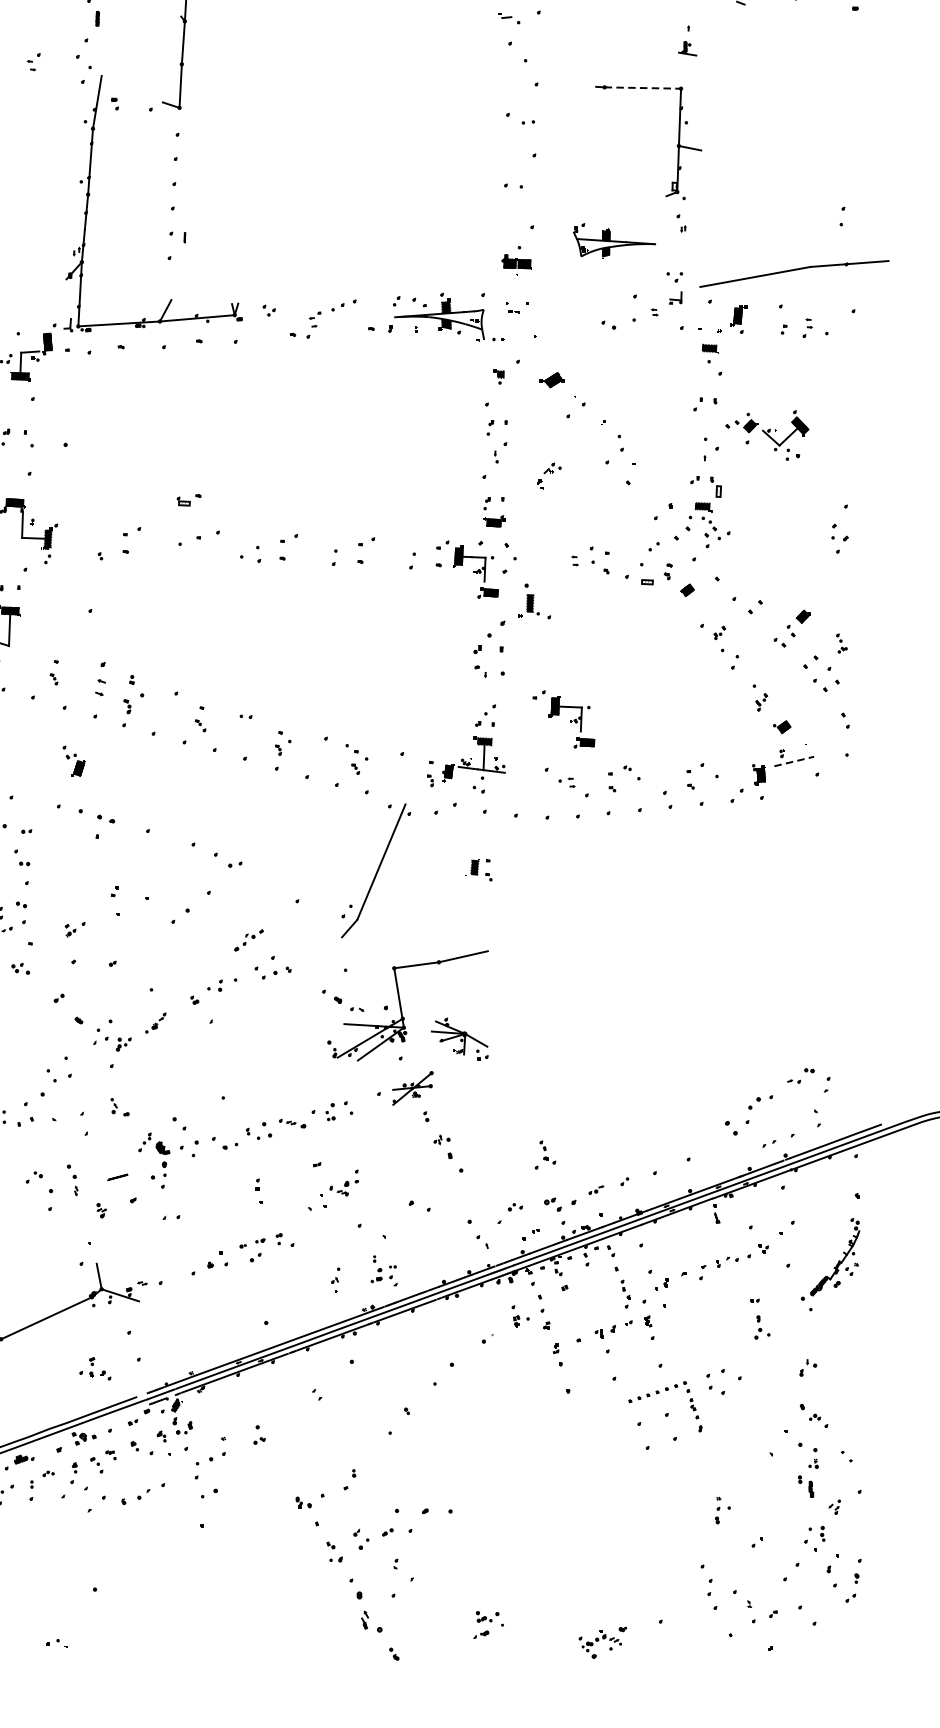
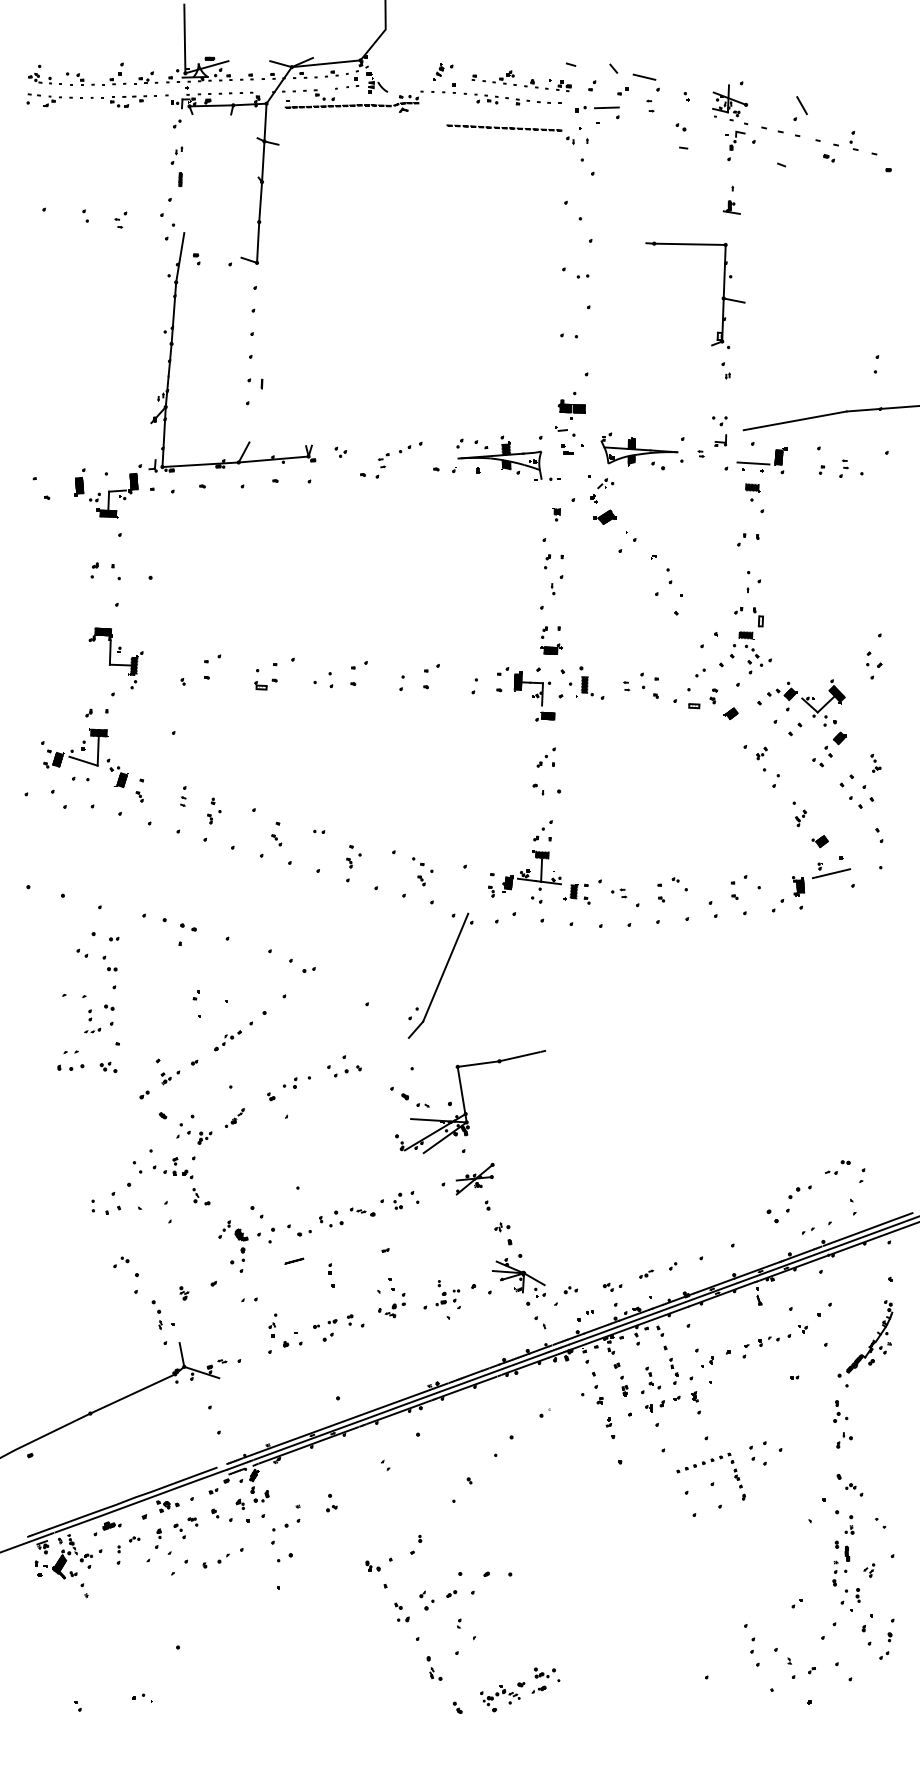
part: (509, 18) -> (565, 431), moved
line: (642, 88) -> (689, 244), dashed -> solid
part: (614, 241) -> (639, 449), moved
line: (710, 322) -> (753, 463), added
part: (767, 434) -> (806, 702), moved
part: (549, 475) -> (602, 490), moved
part: (188, 500) -> (265, 684), moved
part: (536, 600) -> (590, 682), moved
part: (488, 637) -> (545, 757), size x0.62
part: (100, 678) -> (183, 796), size x0.62
part: (134, 693) -> (214, 810), size x0.71
part: (570, 720) -> (622, 835), removed
part: (74, 760) -> (117, 772), moved
line: (794, 761) -> (831, 873), dashed -> solid
part: (477, 869) -> (576, 893), moved
part: (75, 929) -> (170, 1077), moved
part: (248, 940) -> (227, 1040), moved
part: (459, 1038) -> (518, 1277), moved
part: (544, 1155) -> (650, 1380), moved
line: (117, 1176) -> (294, 1260), moved
part: (71, 1180) -> (156, 1315), moved
part: (343, 1182) -> (391, 1305), moved
part: (559, 1203) -> (612, 1286), size x0.62
part: (383, 1270) -> (447, 1294), moved
part: (335, 1280) -> (272, 1325), moved
part: (516, 1315) -> (624, 1385), moved
part: (762, 1327) -> (840, 1411), moved
part: (95, 1369) -> (178, 1168), moved
part: (722, 1510) -> (839, 1573), moved
part: (369, 1612) -> (434, 1668), size x0.62
part: (602, 1643) -> (502, 1697), moved

